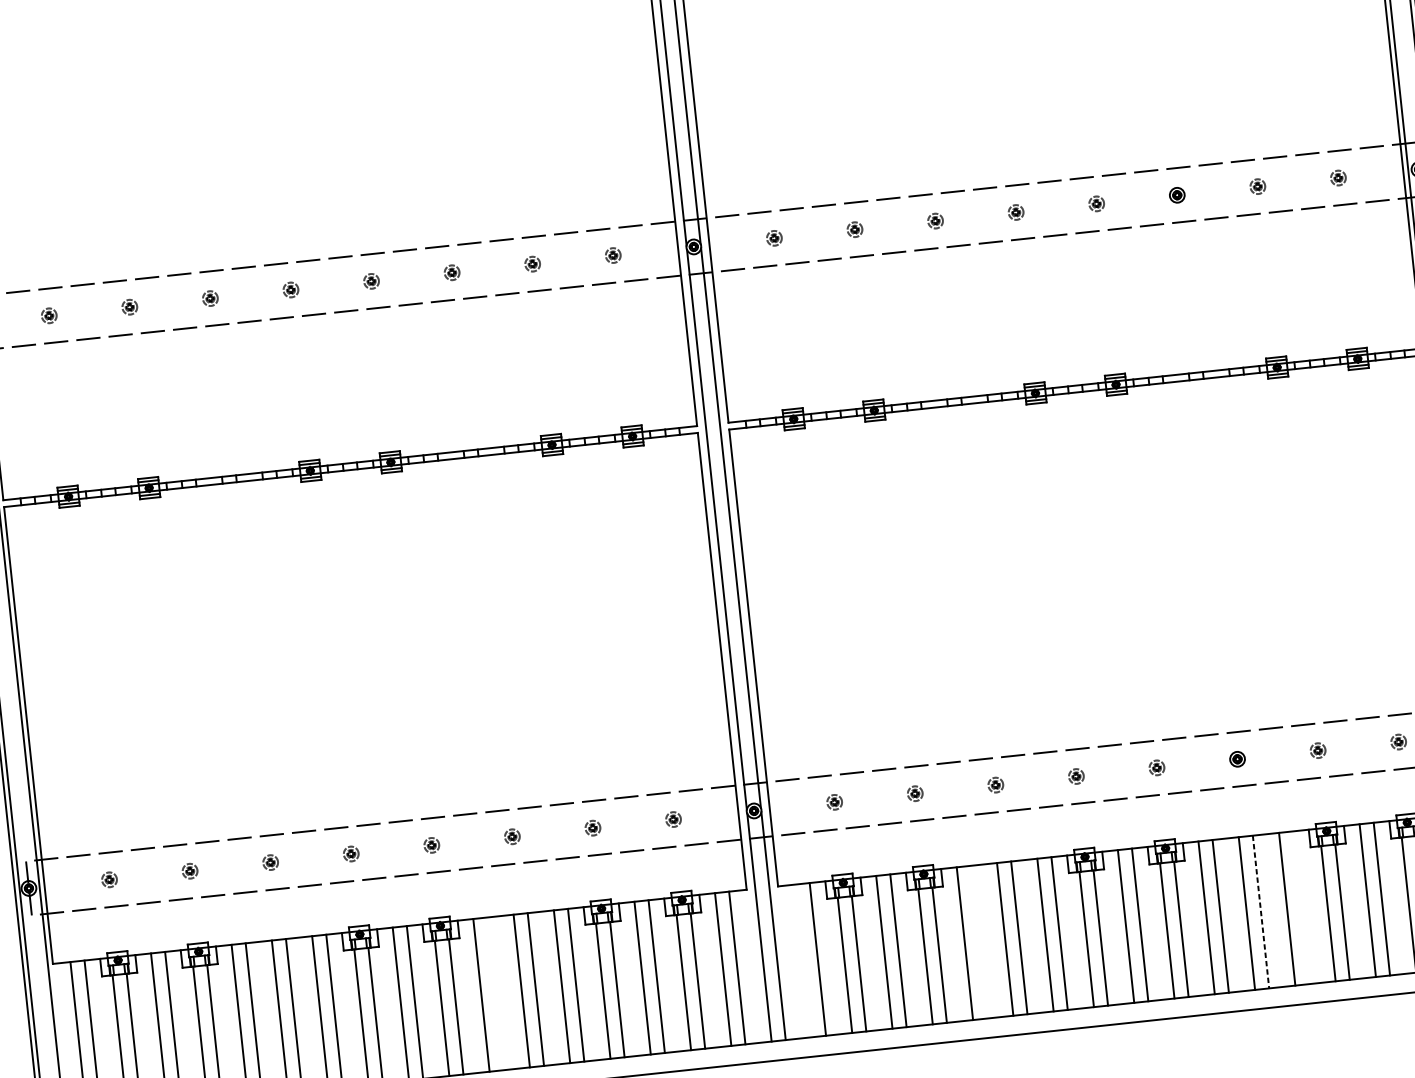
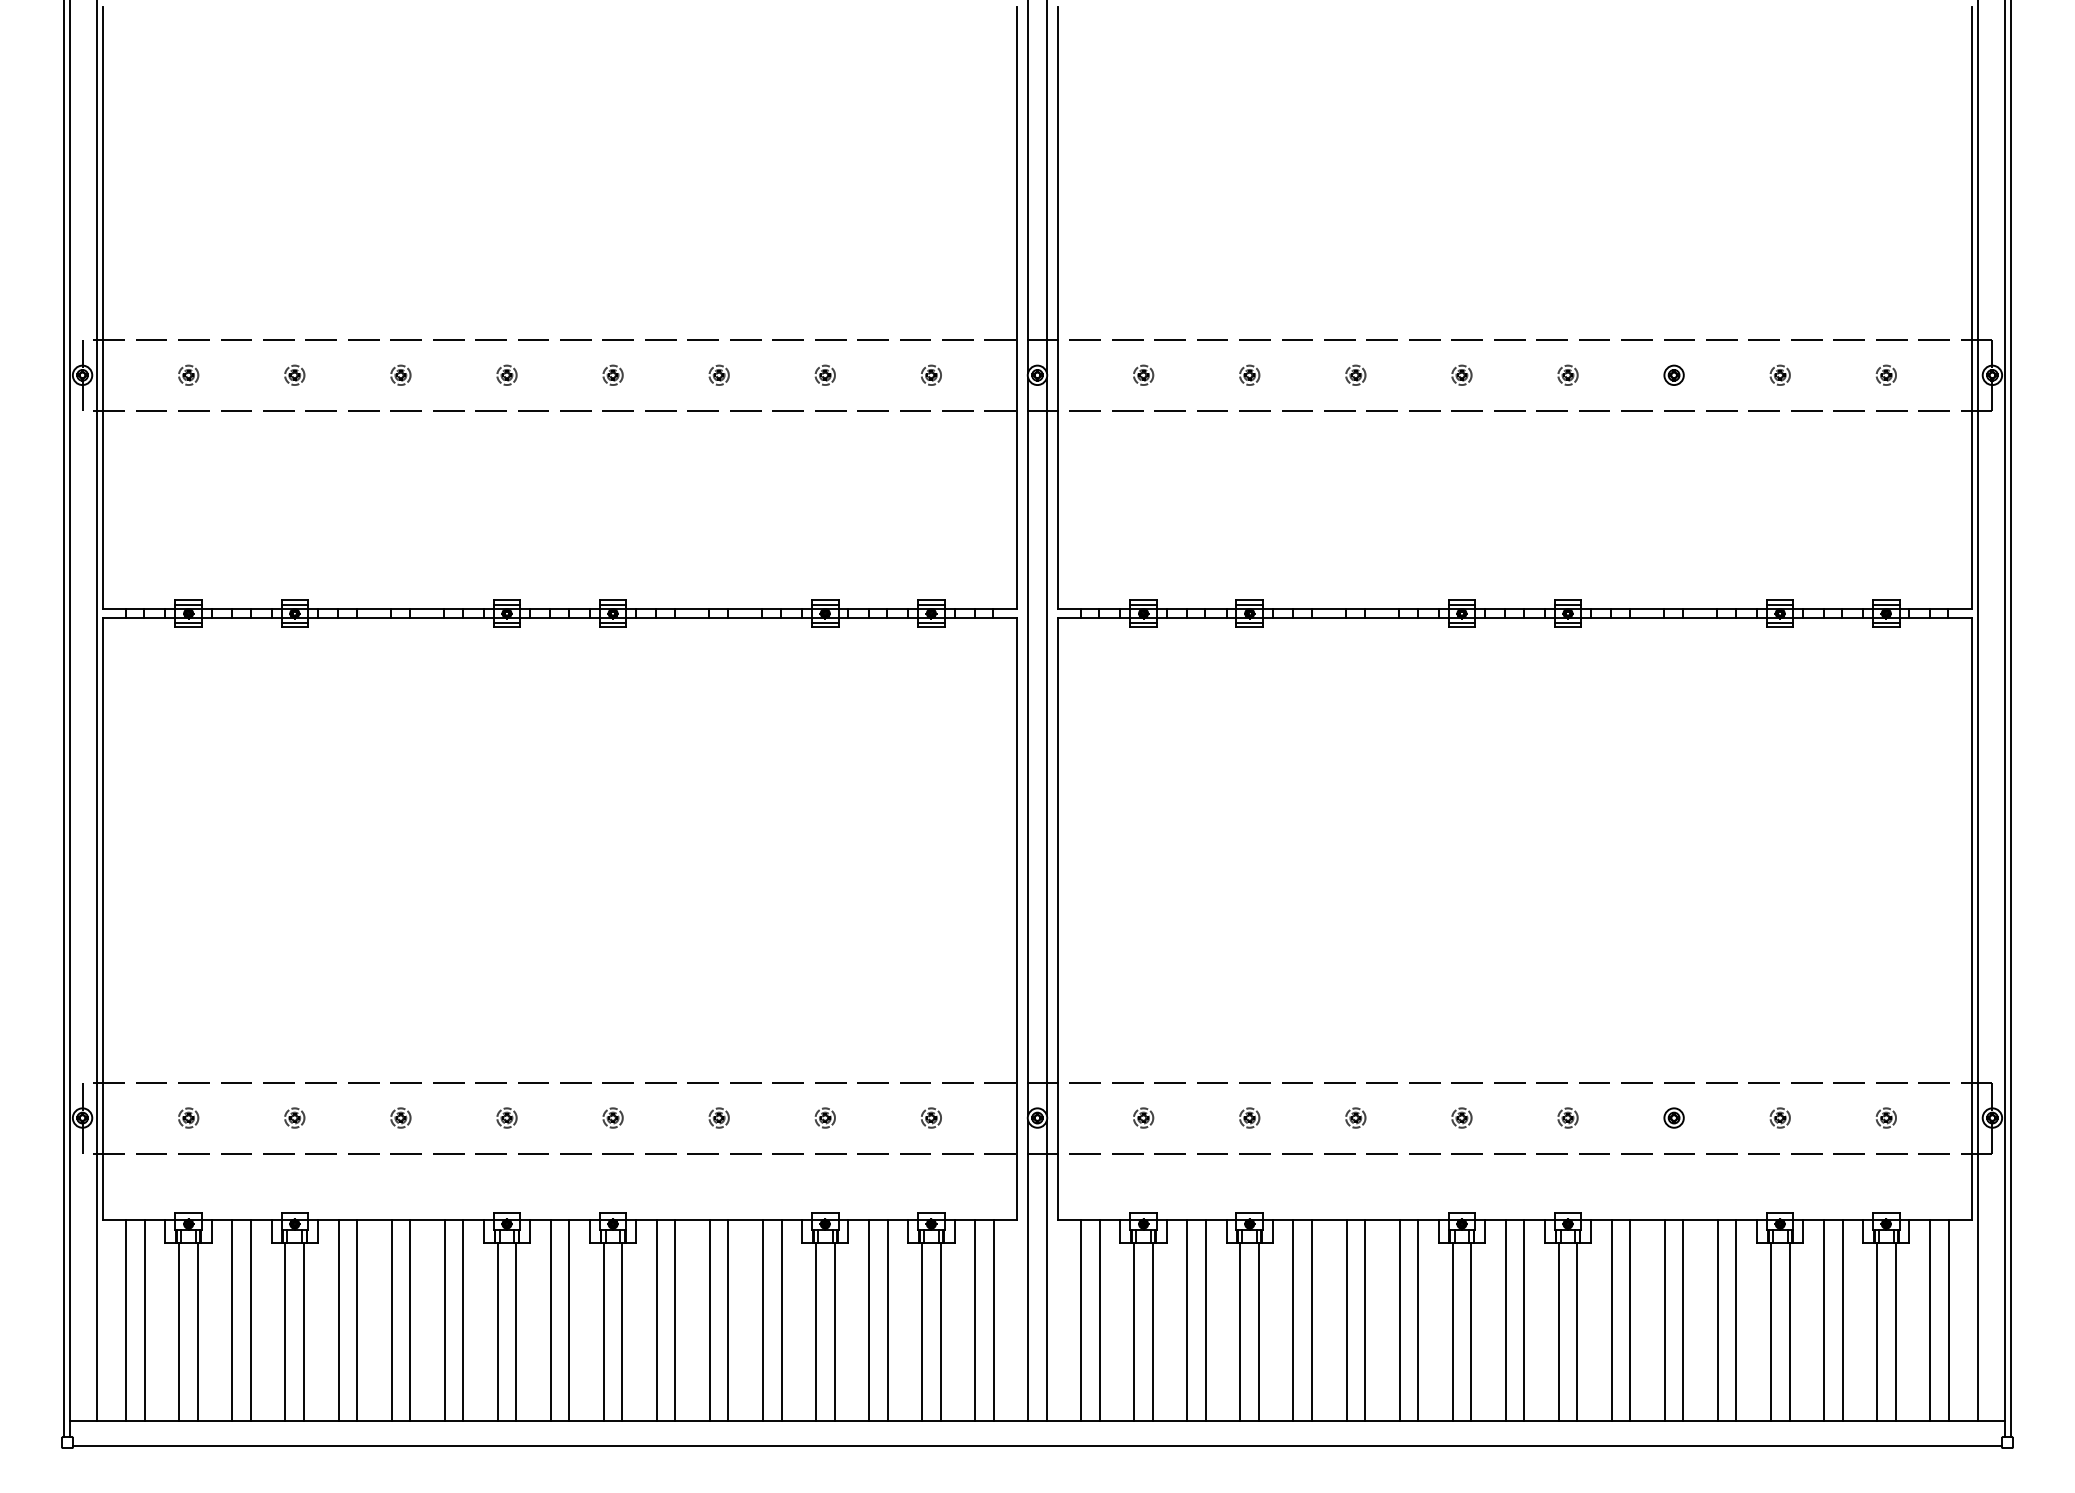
line: (1301, 907) -> (1736, 1319), added
line: (1261, 912) -> (1683, 1320), dashed -> solid
line: (979, 941) -> (1312, 1319), added
line: (803, 960) -> (1081, 1319), added
line: (495, 993) -> (675, 1319), added

